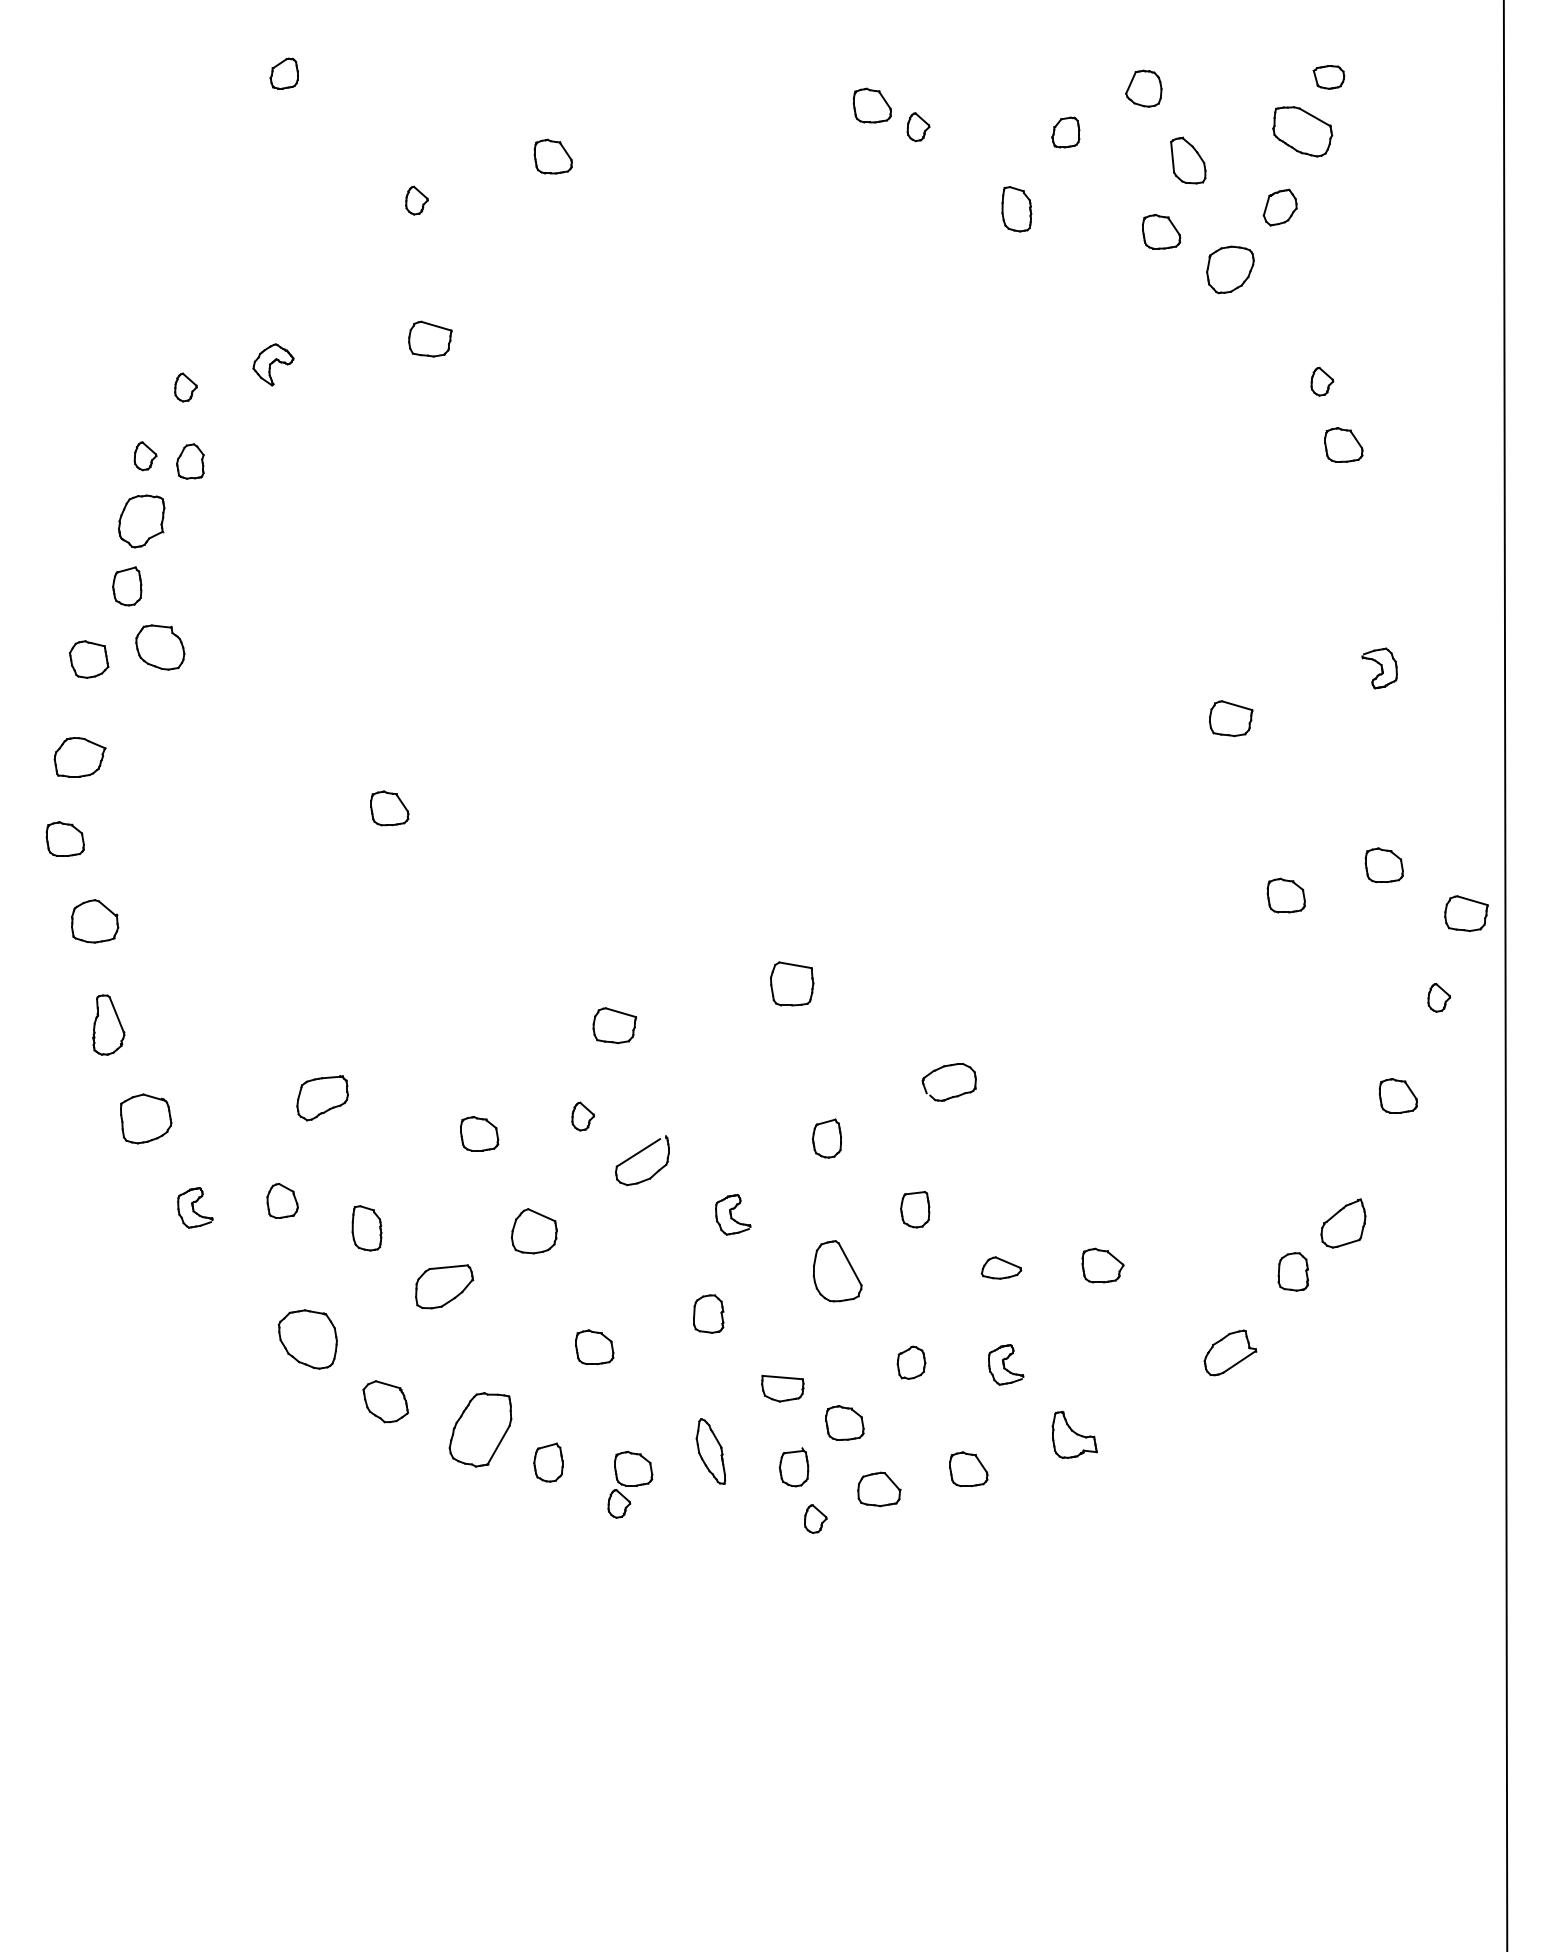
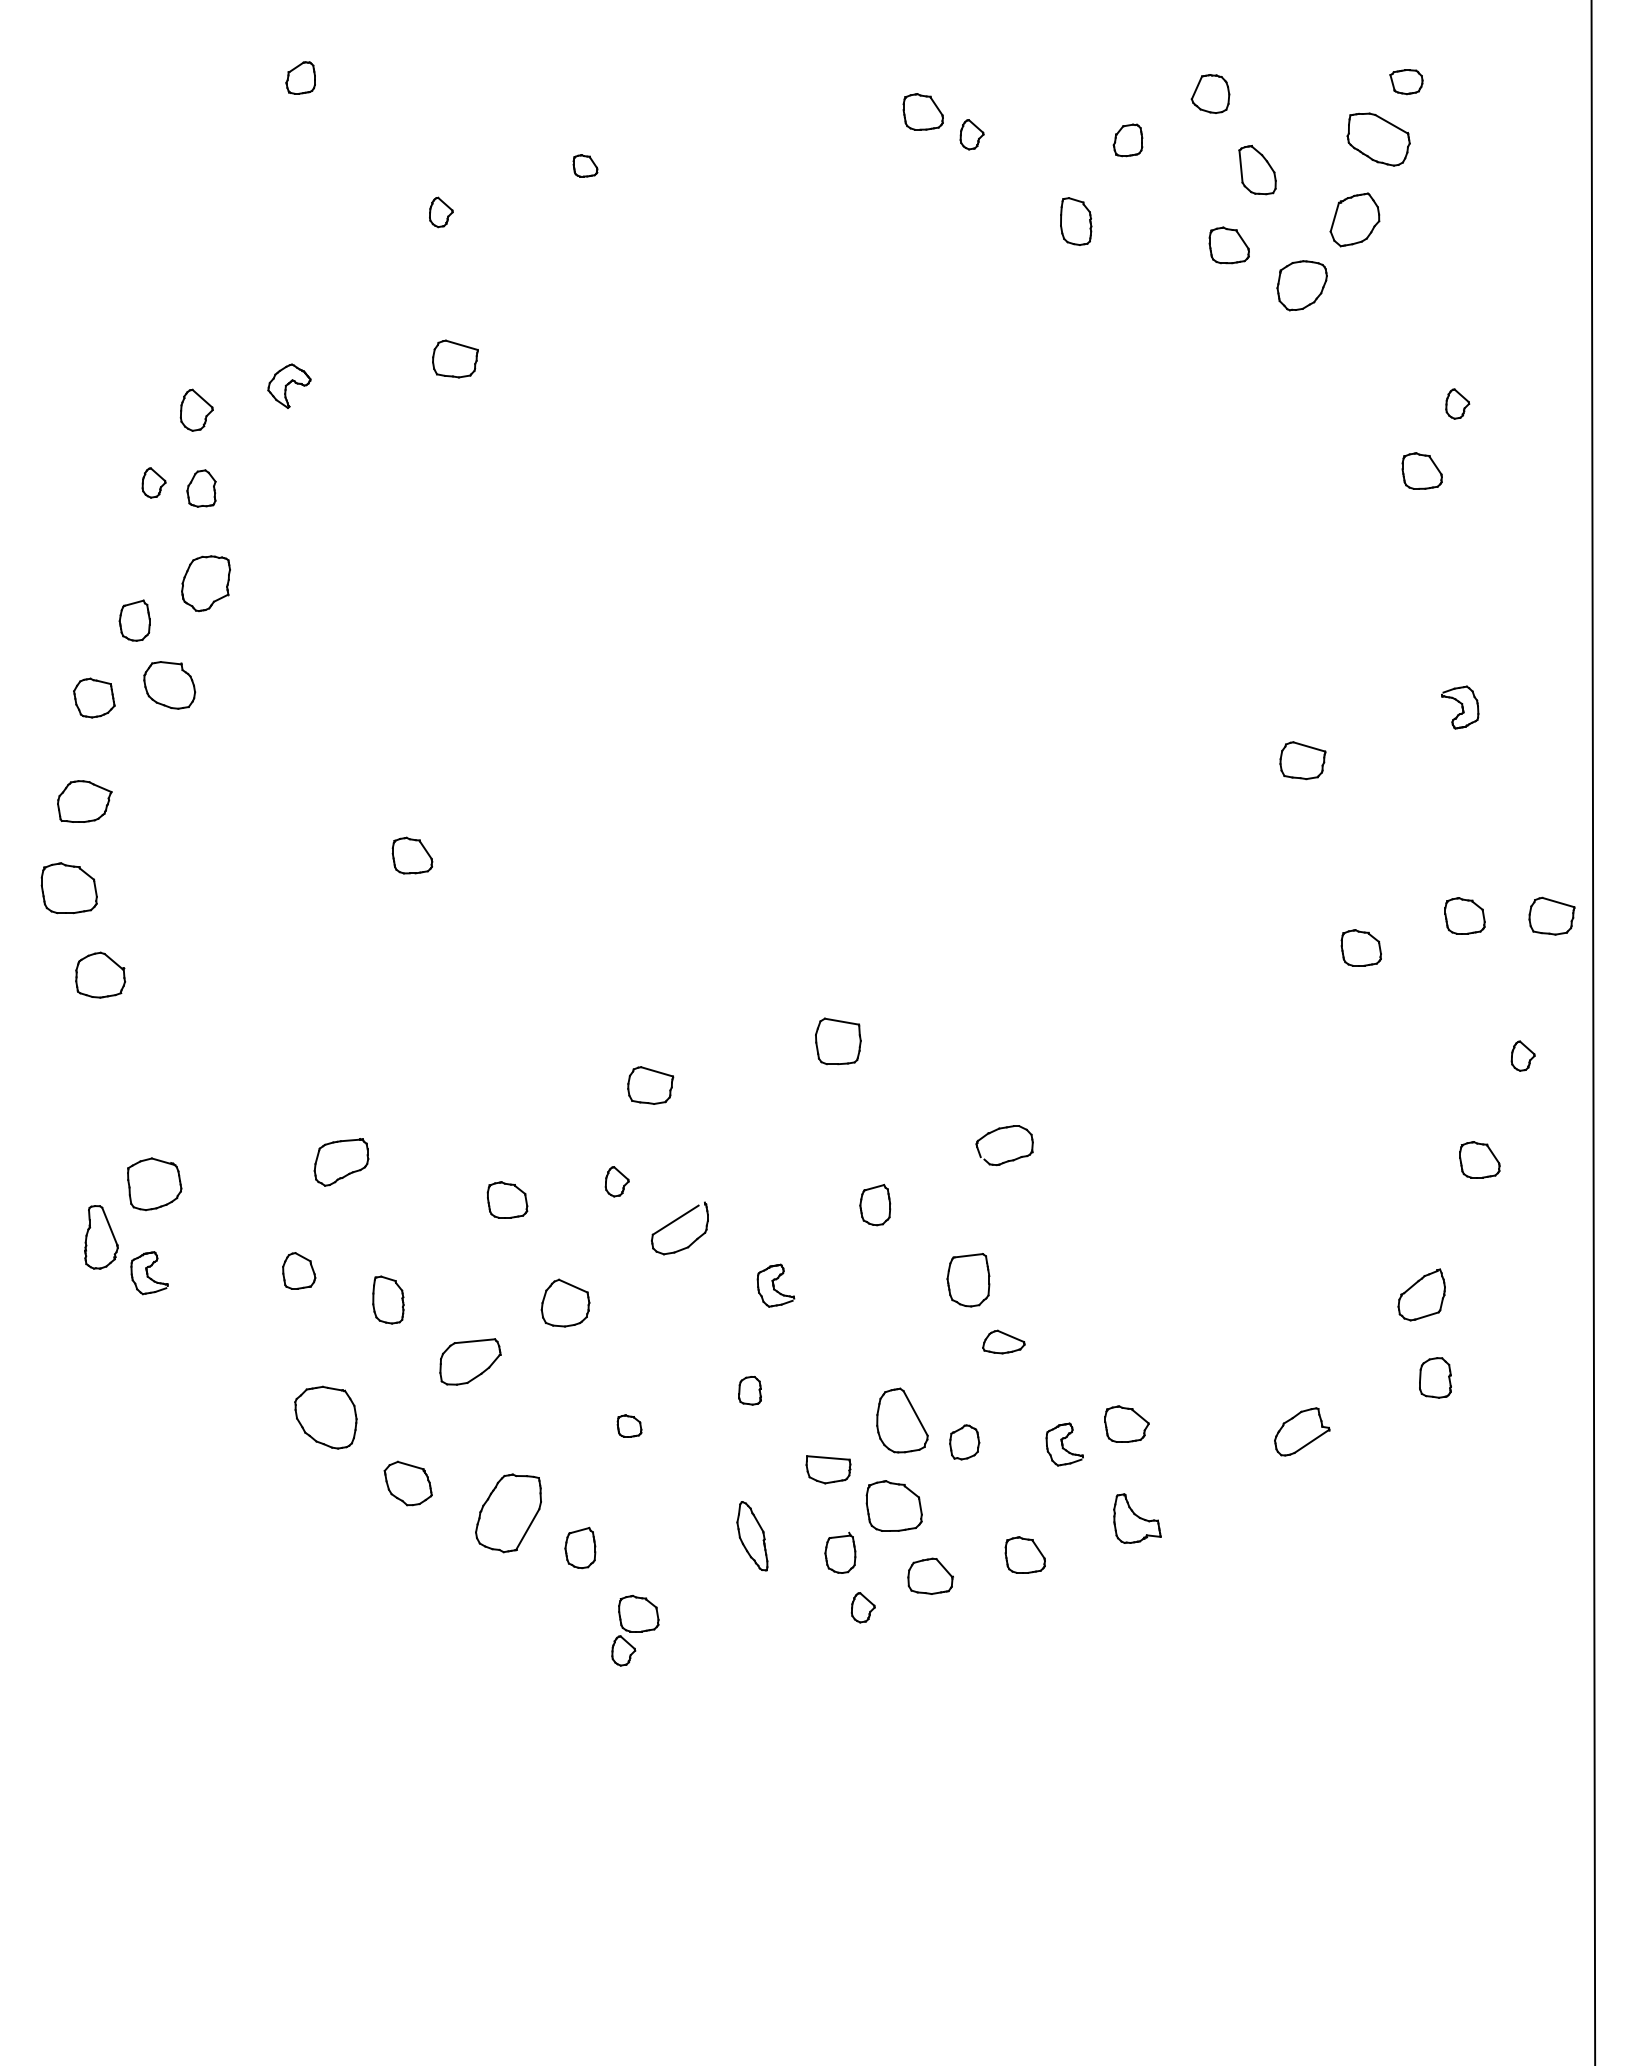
part: (552, 156) -> (584, 165), size x0.6
part: (1279, 207) -> (1354, 219), size x1.4
part: (1322, 381) -> (1457, 403), moved
part: (185, 387) -> (196, 410), size x1.4
part: (141, 521) -> (205, 583), moved
part: (64, 838) -> (68, 887), size x1.4
part: (1466, 913) -> (1552, 916), moved
part: (108, 1024) -> (101, 1236), moved
part: (195, 1207) -> (149, 1272), moved
part: (915, 1209) -> (968, 1280), size x1.4
part: (1102, 1265) -> (1126, 1424), moved
part: (1001, 1267) -> (1003, 1341), moved
part: (837, 1271) -> (902, 1420), moved
part: (1293, 1271) -> (1435, 1377), moved
part: (708, 1313) -> (749, 1390), size x0.7
part: (594, 1347) -> (629, 1426), size x0.6
part: (844, 1422) -> (893, 1505), size x1.4
part: (630, 1484) -> (635, 1630), moved

